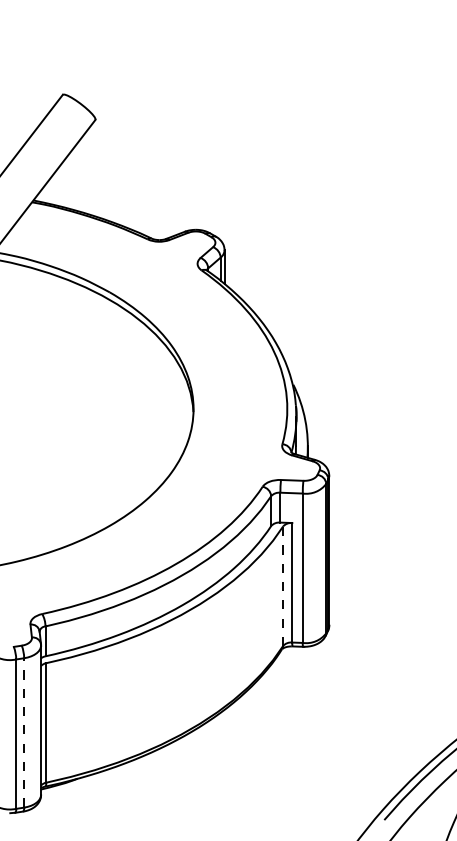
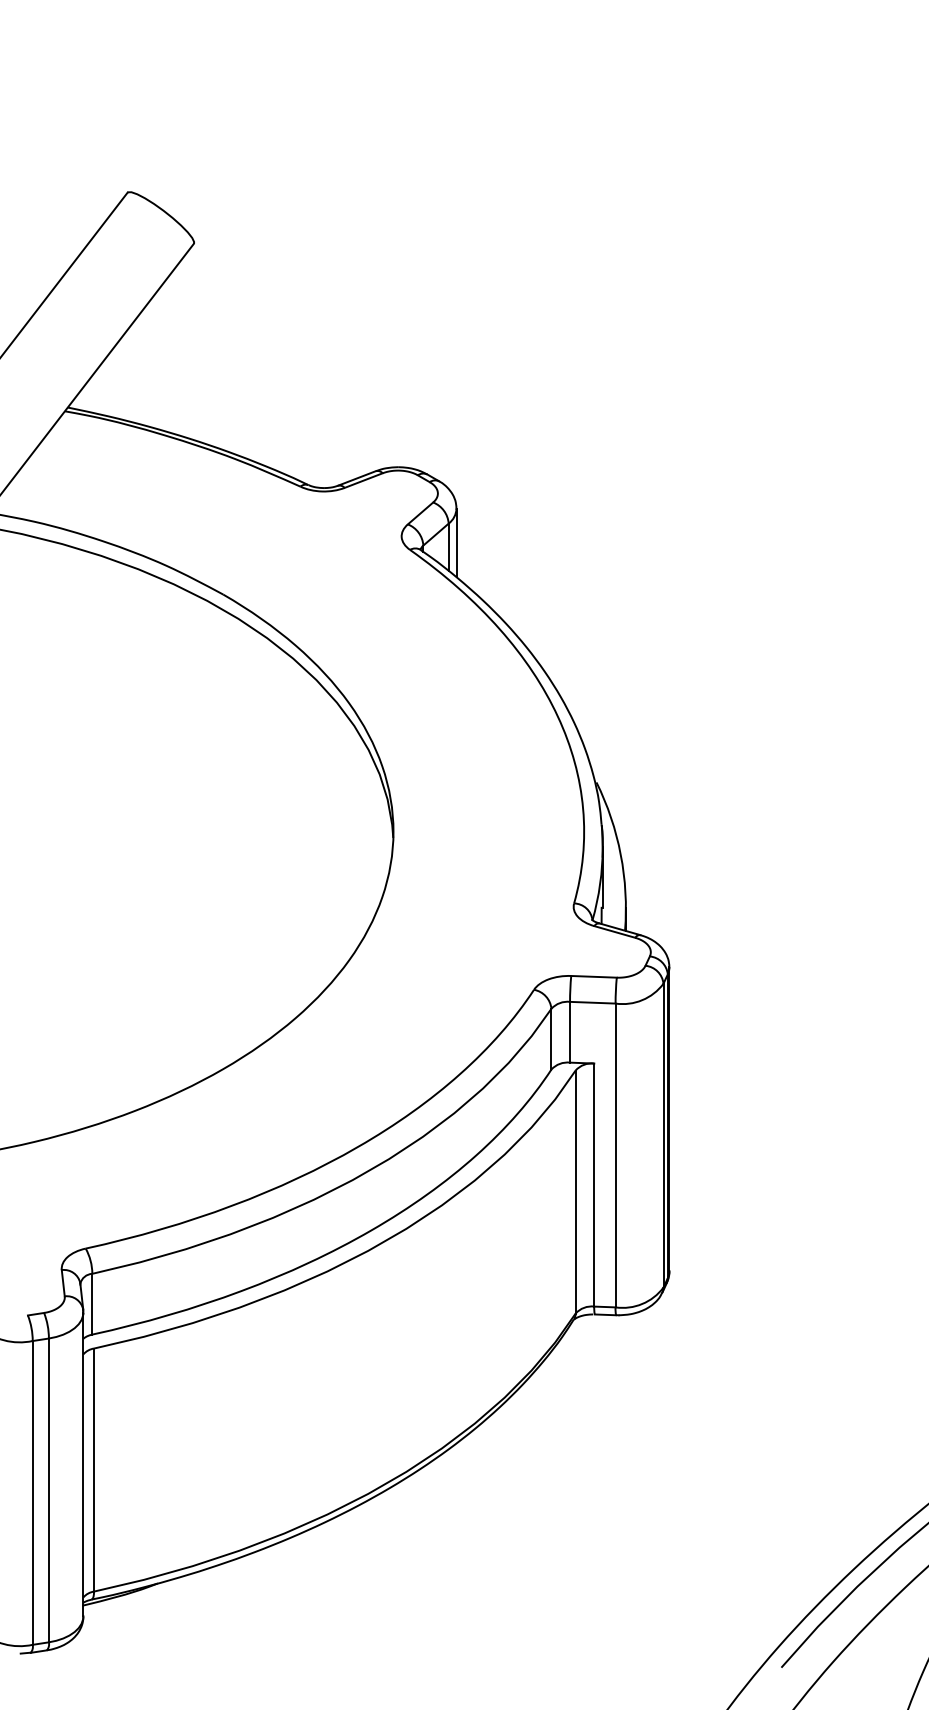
line: (283, 586) -> (576, 1192), dashed -> solid
line: (24, 732) -> (49, 1489), dashed -> solid

